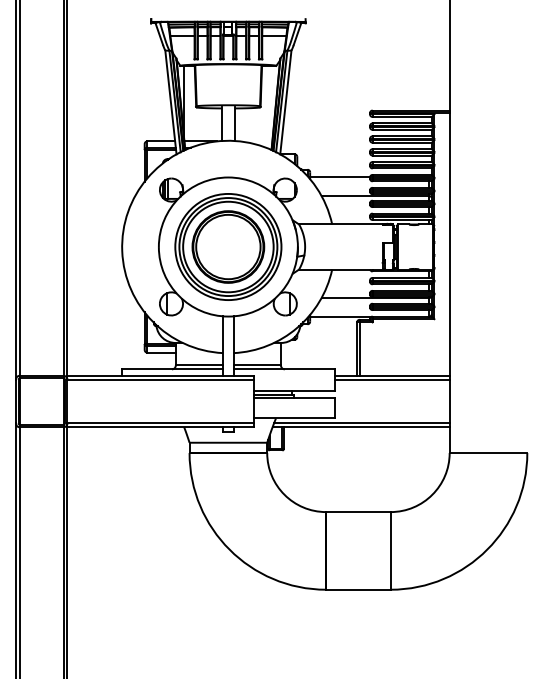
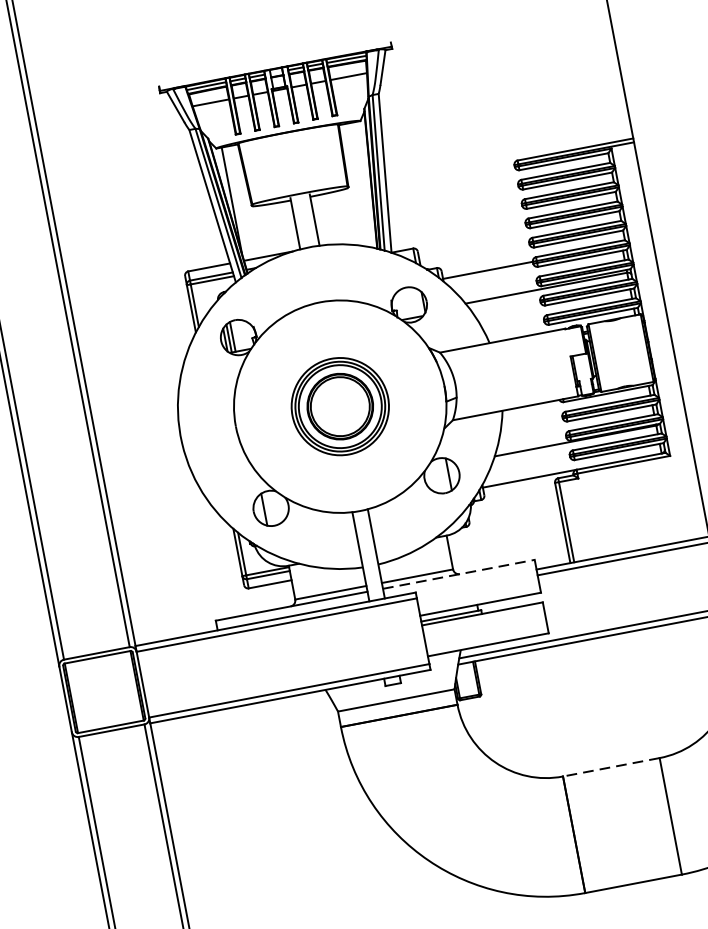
part: (228, 246) -> (340, 405), size x0.6
line: (284, 369) -> (459, 574), solid -> dashed
line: (357, 512) -> (610, 768), solid -> dashed

